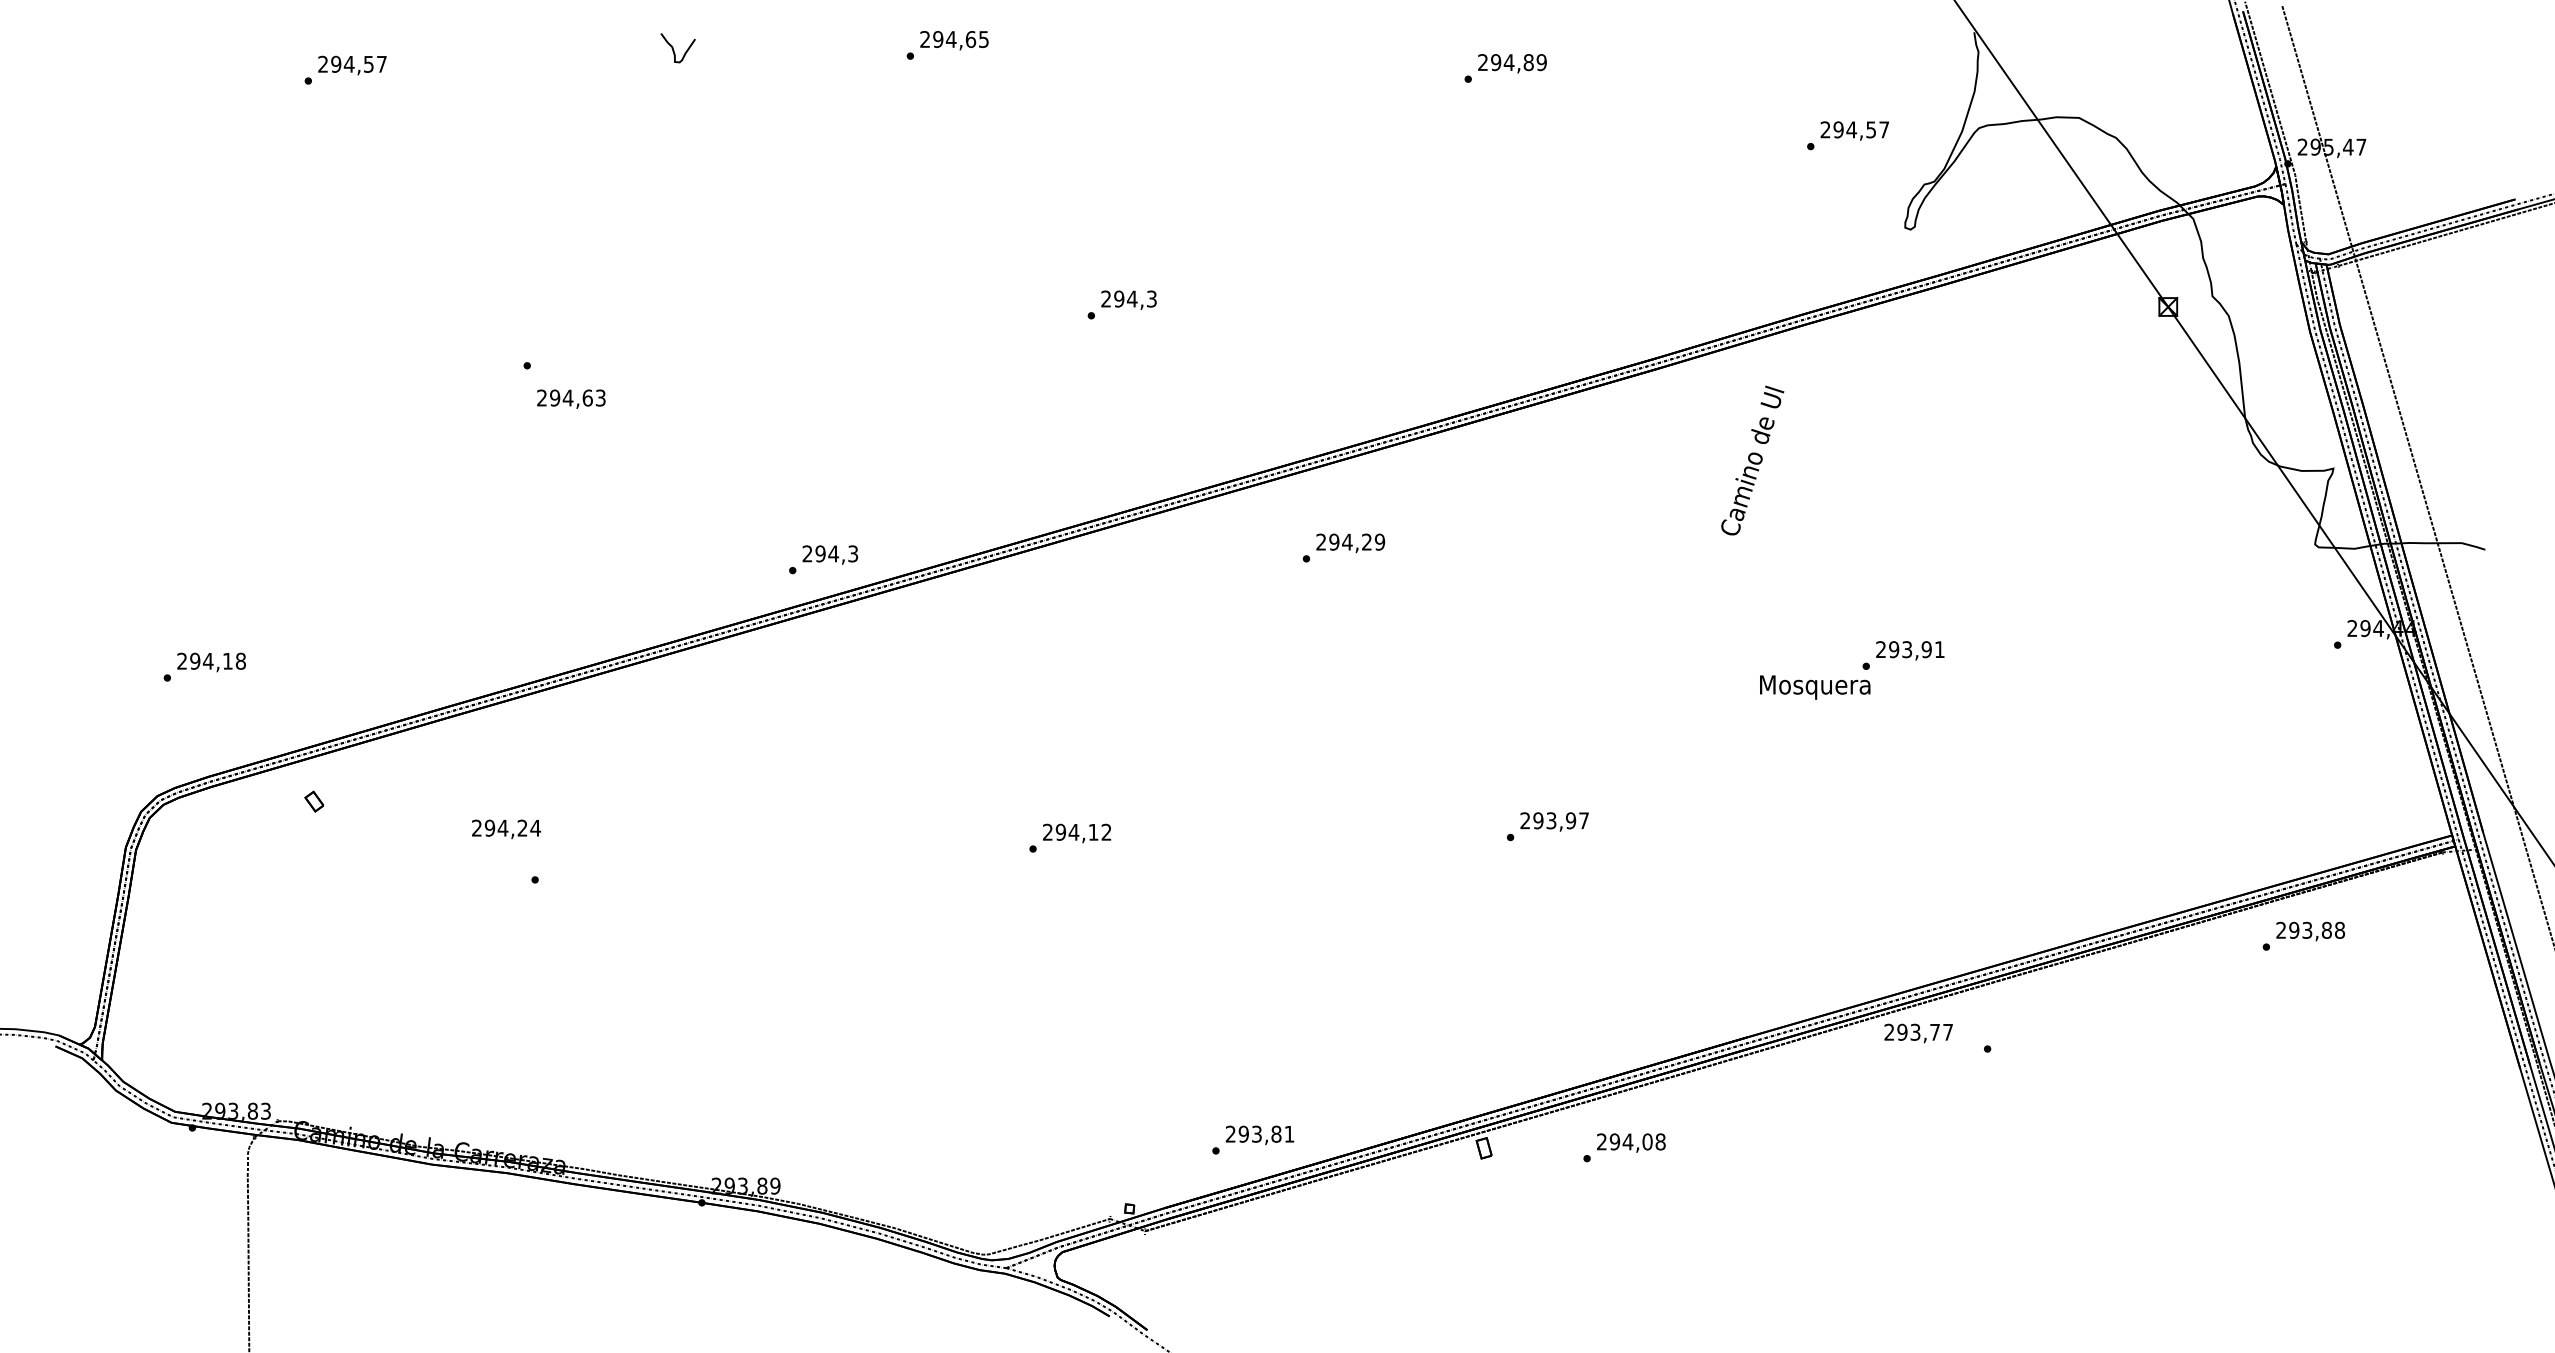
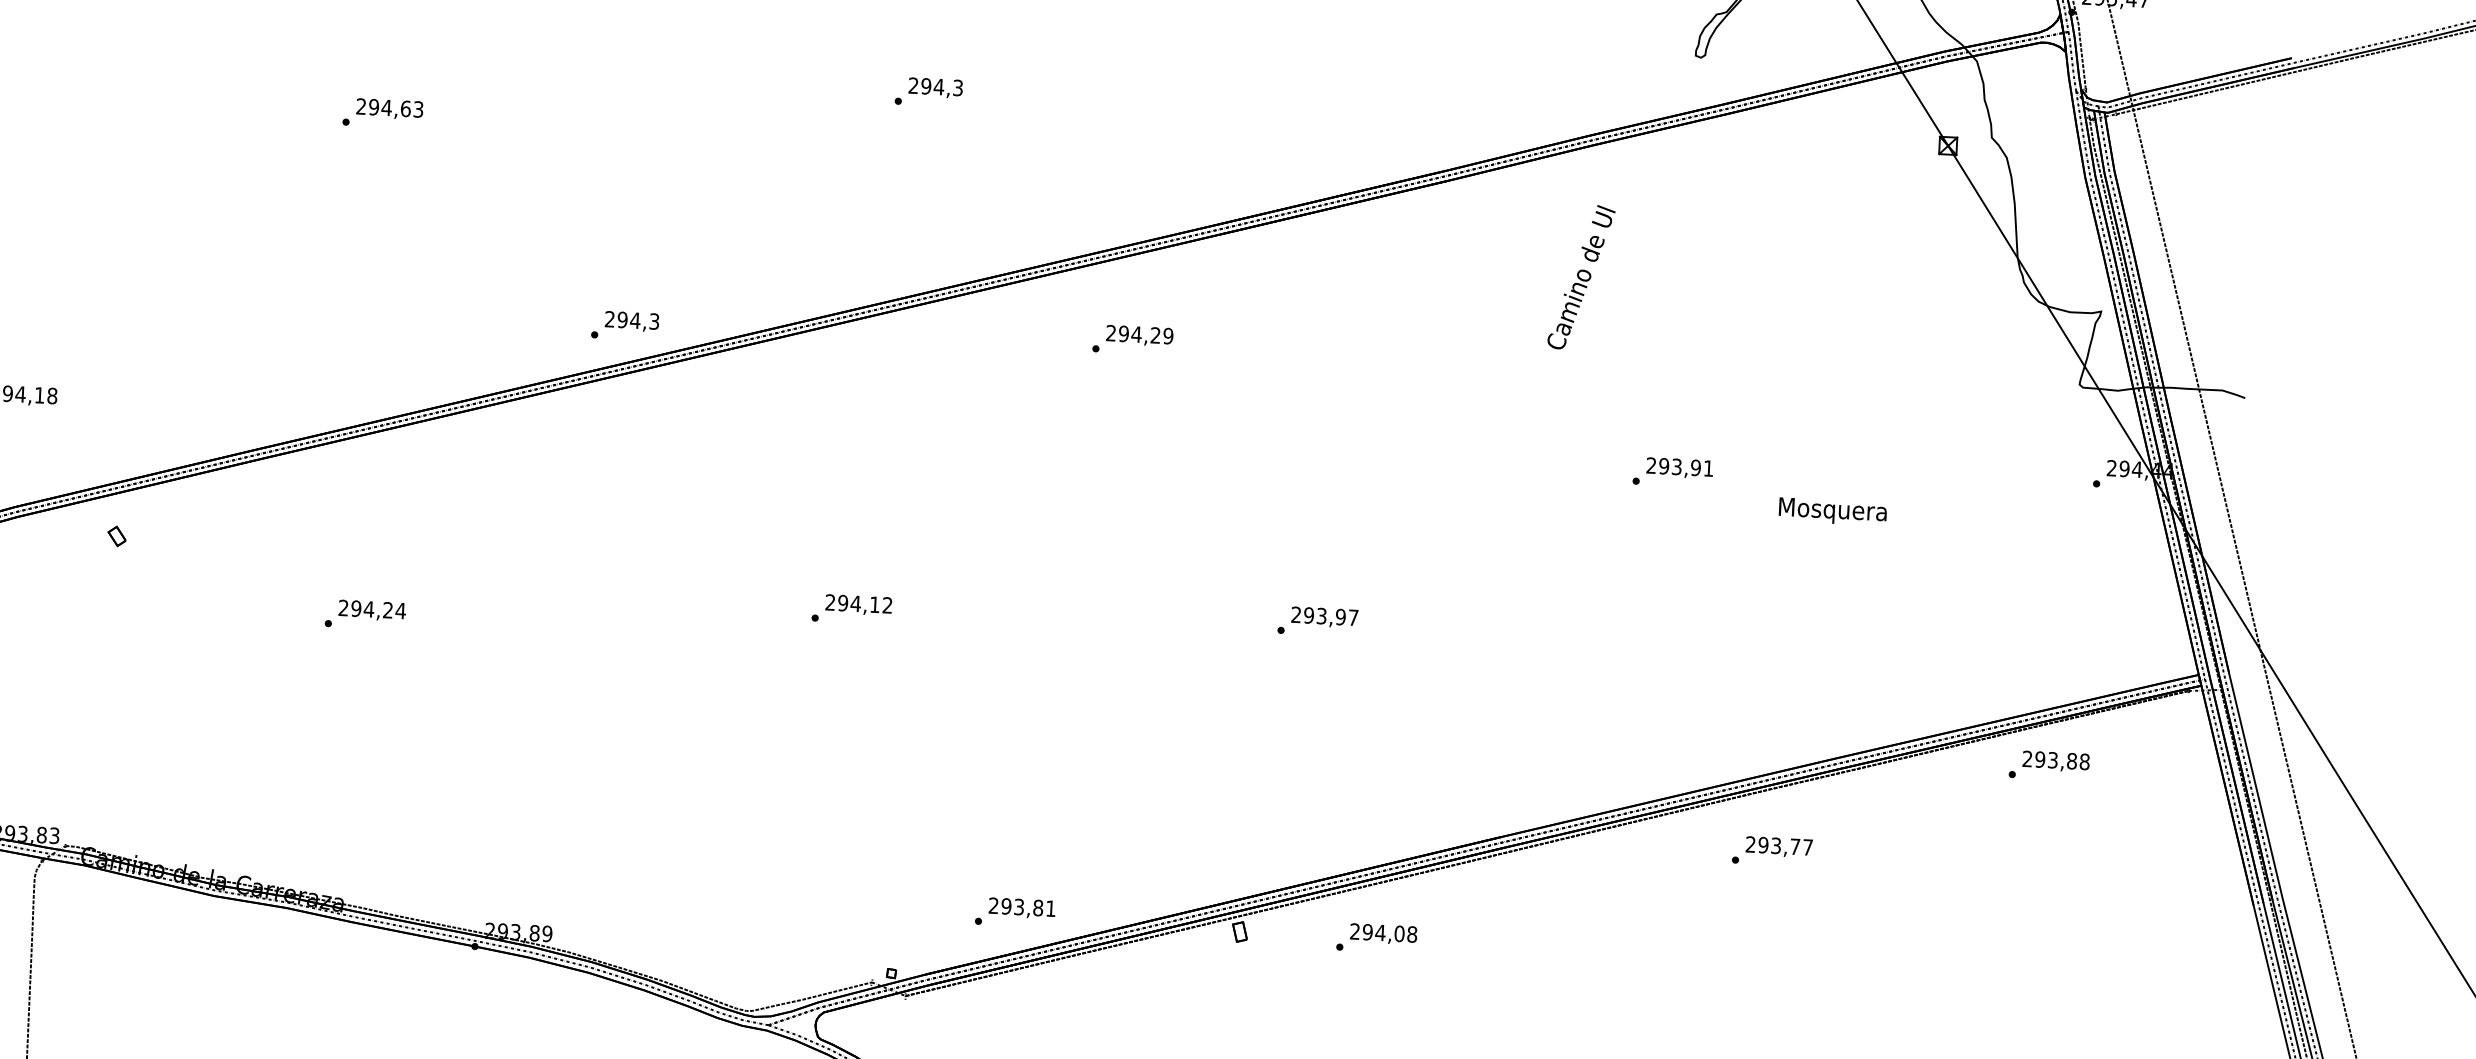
text: (571, 398) -> (389, 108), moved
text: (1752, 460) -> (1581, 277), moved
text: (1815, 687) -> (1833, 511), moved
text: (506, 829) -> (372, 610), moved
text: (1918, 1033) -> (1779, 847), moved

